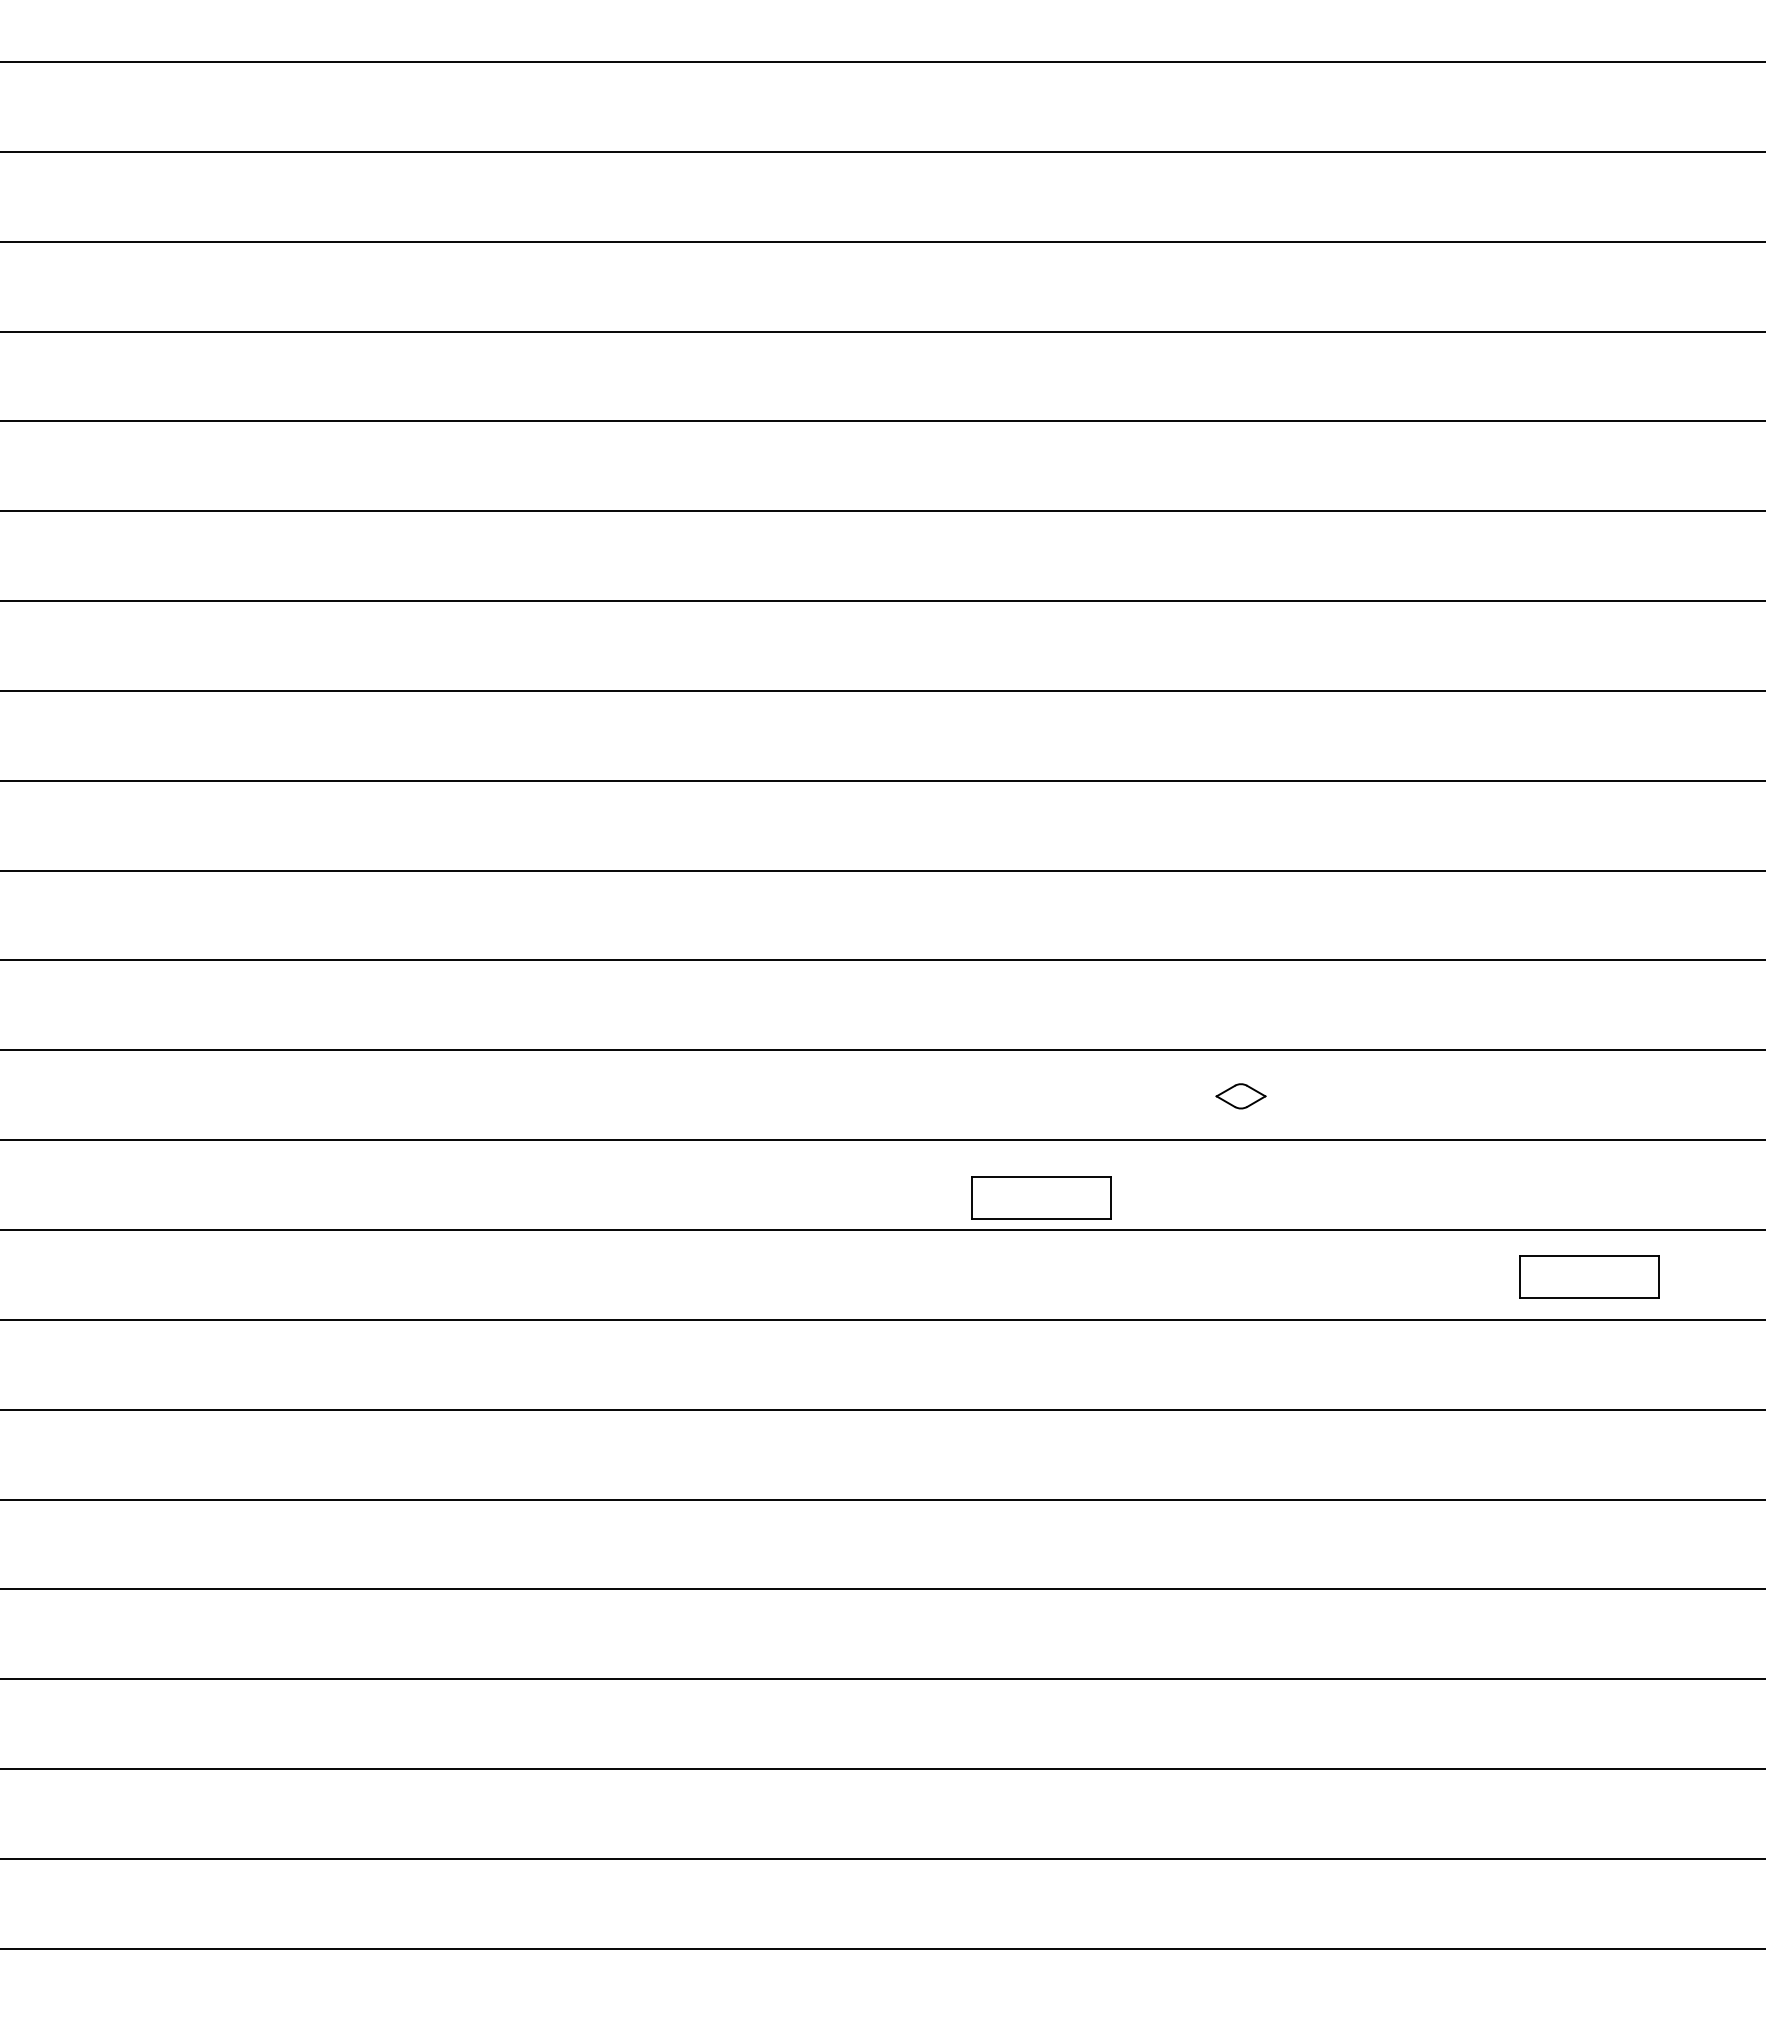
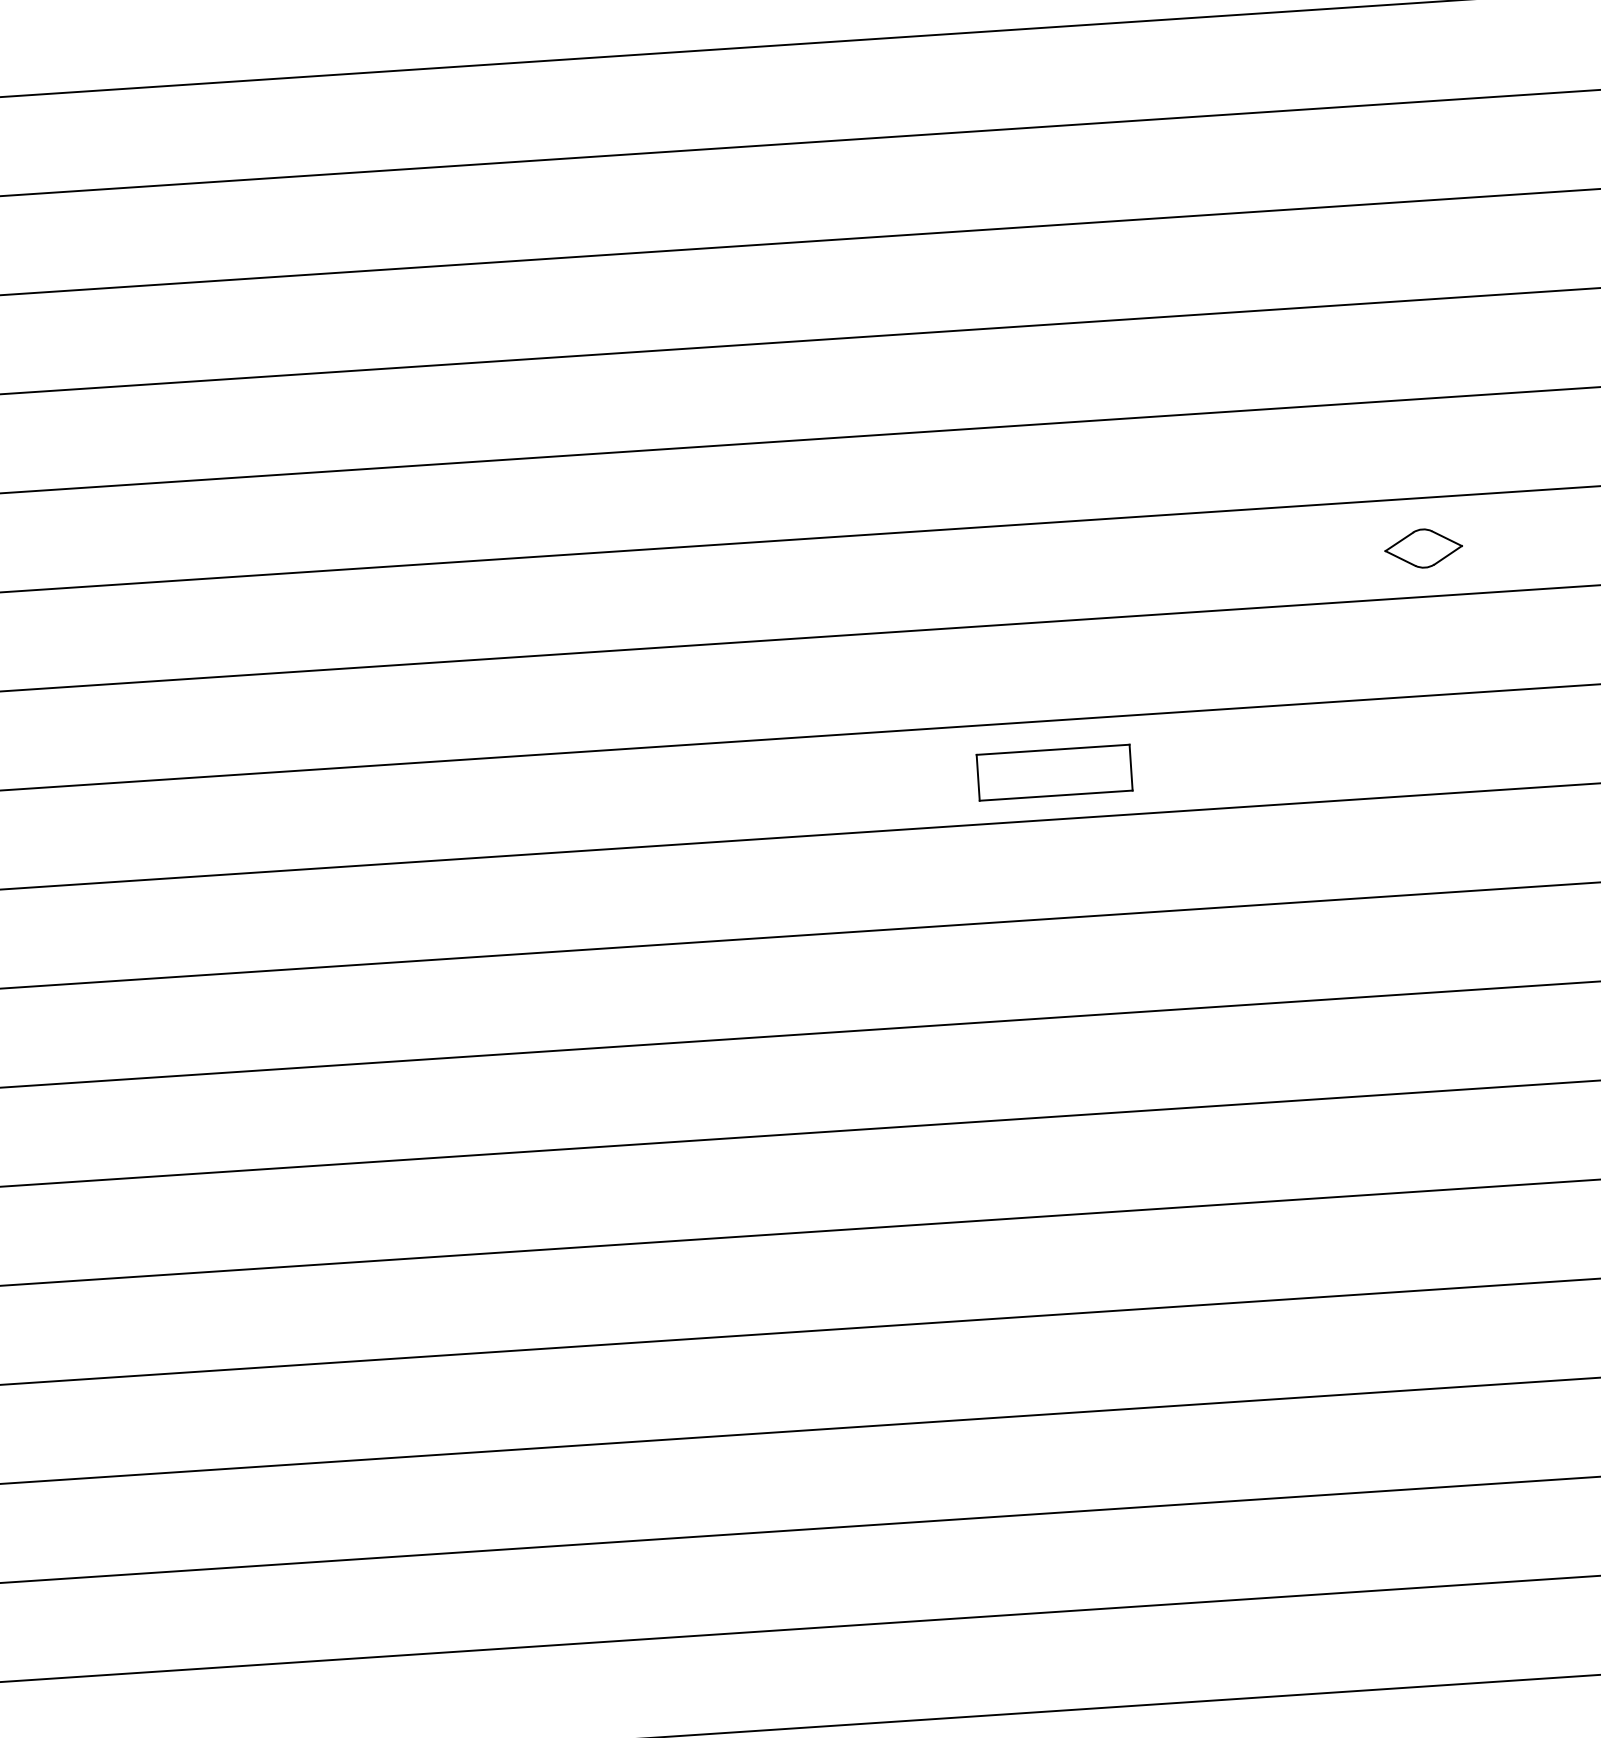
part: (1240, 1096) -> (1423, 548), size x1.43
part: (1041, 1197) -> (1054, 771), moved

